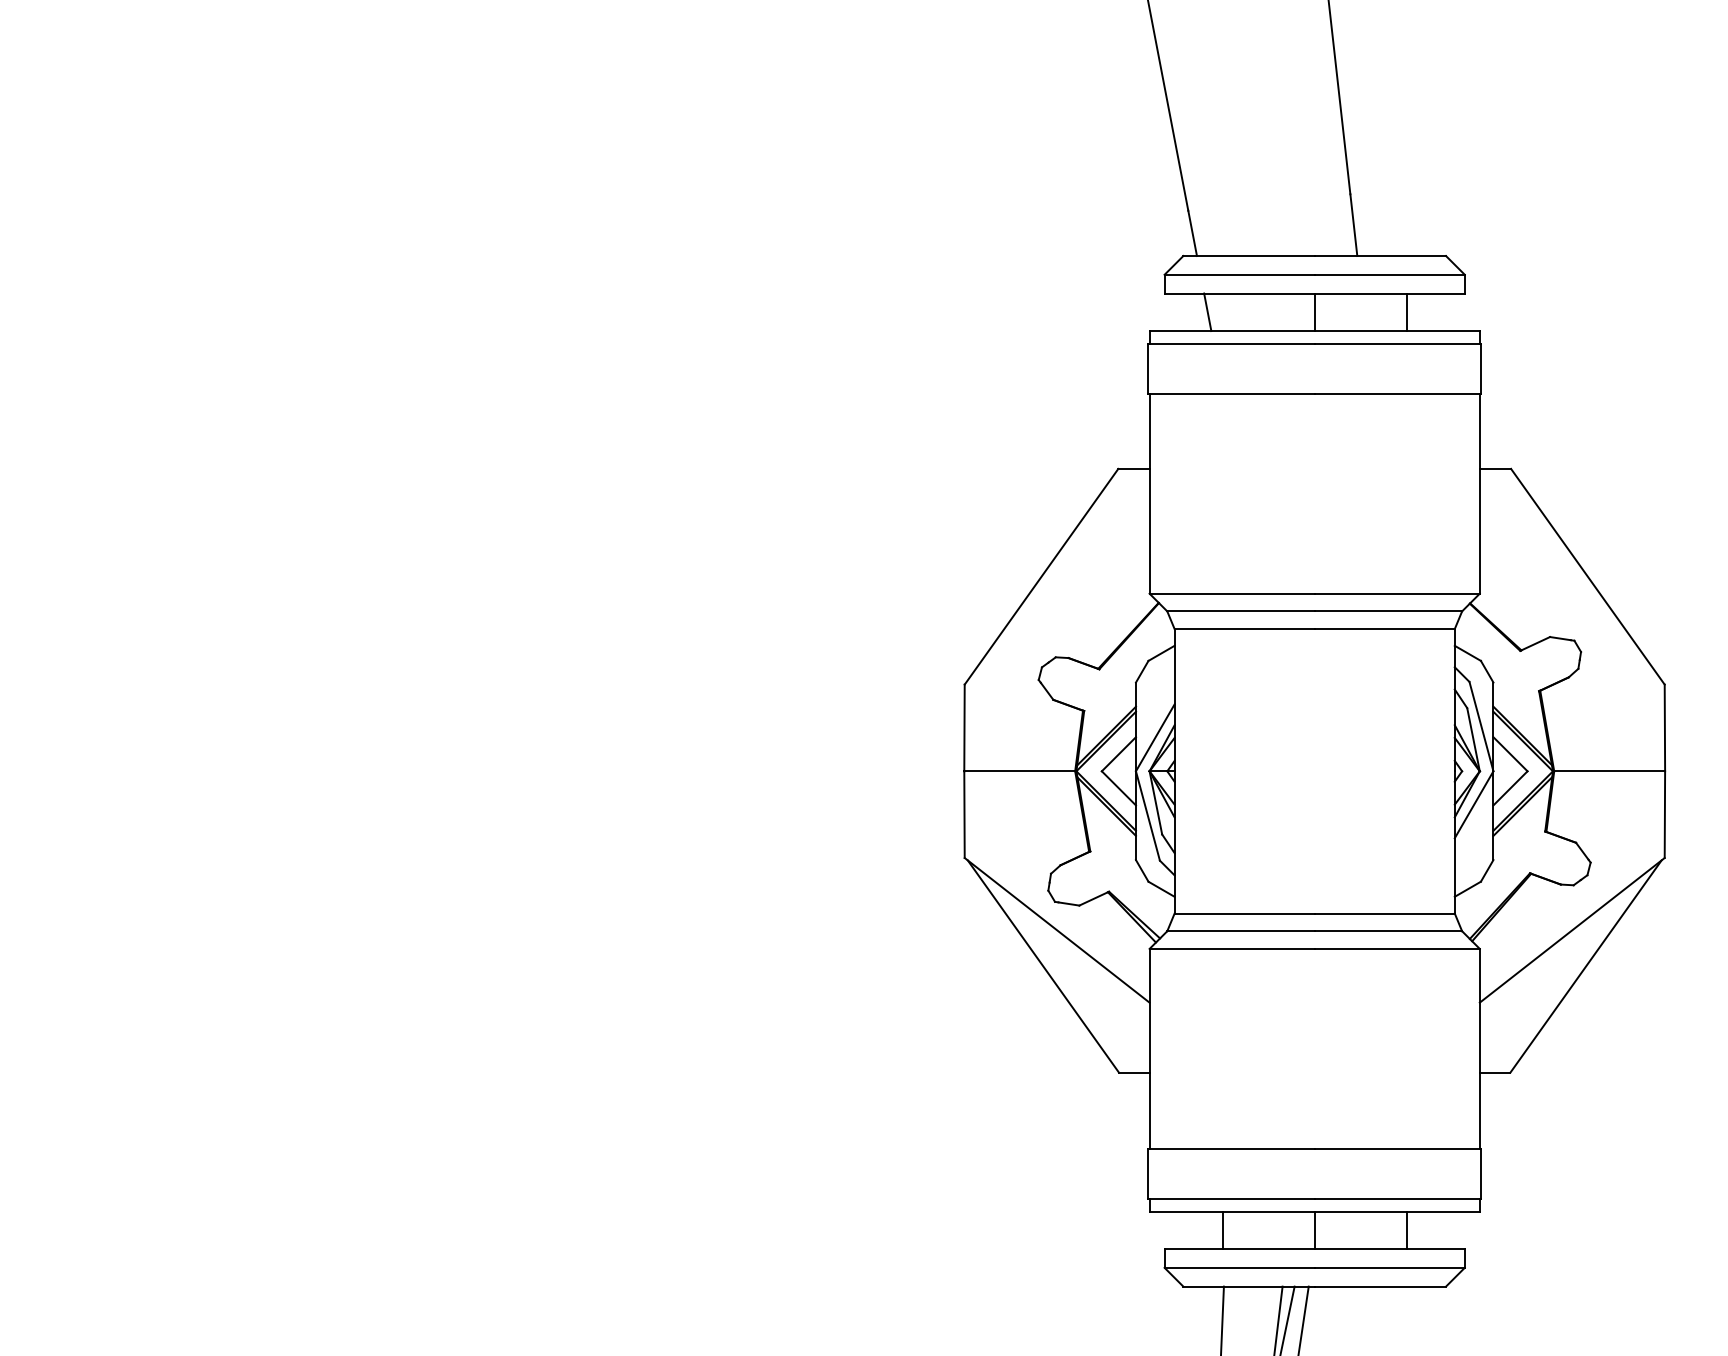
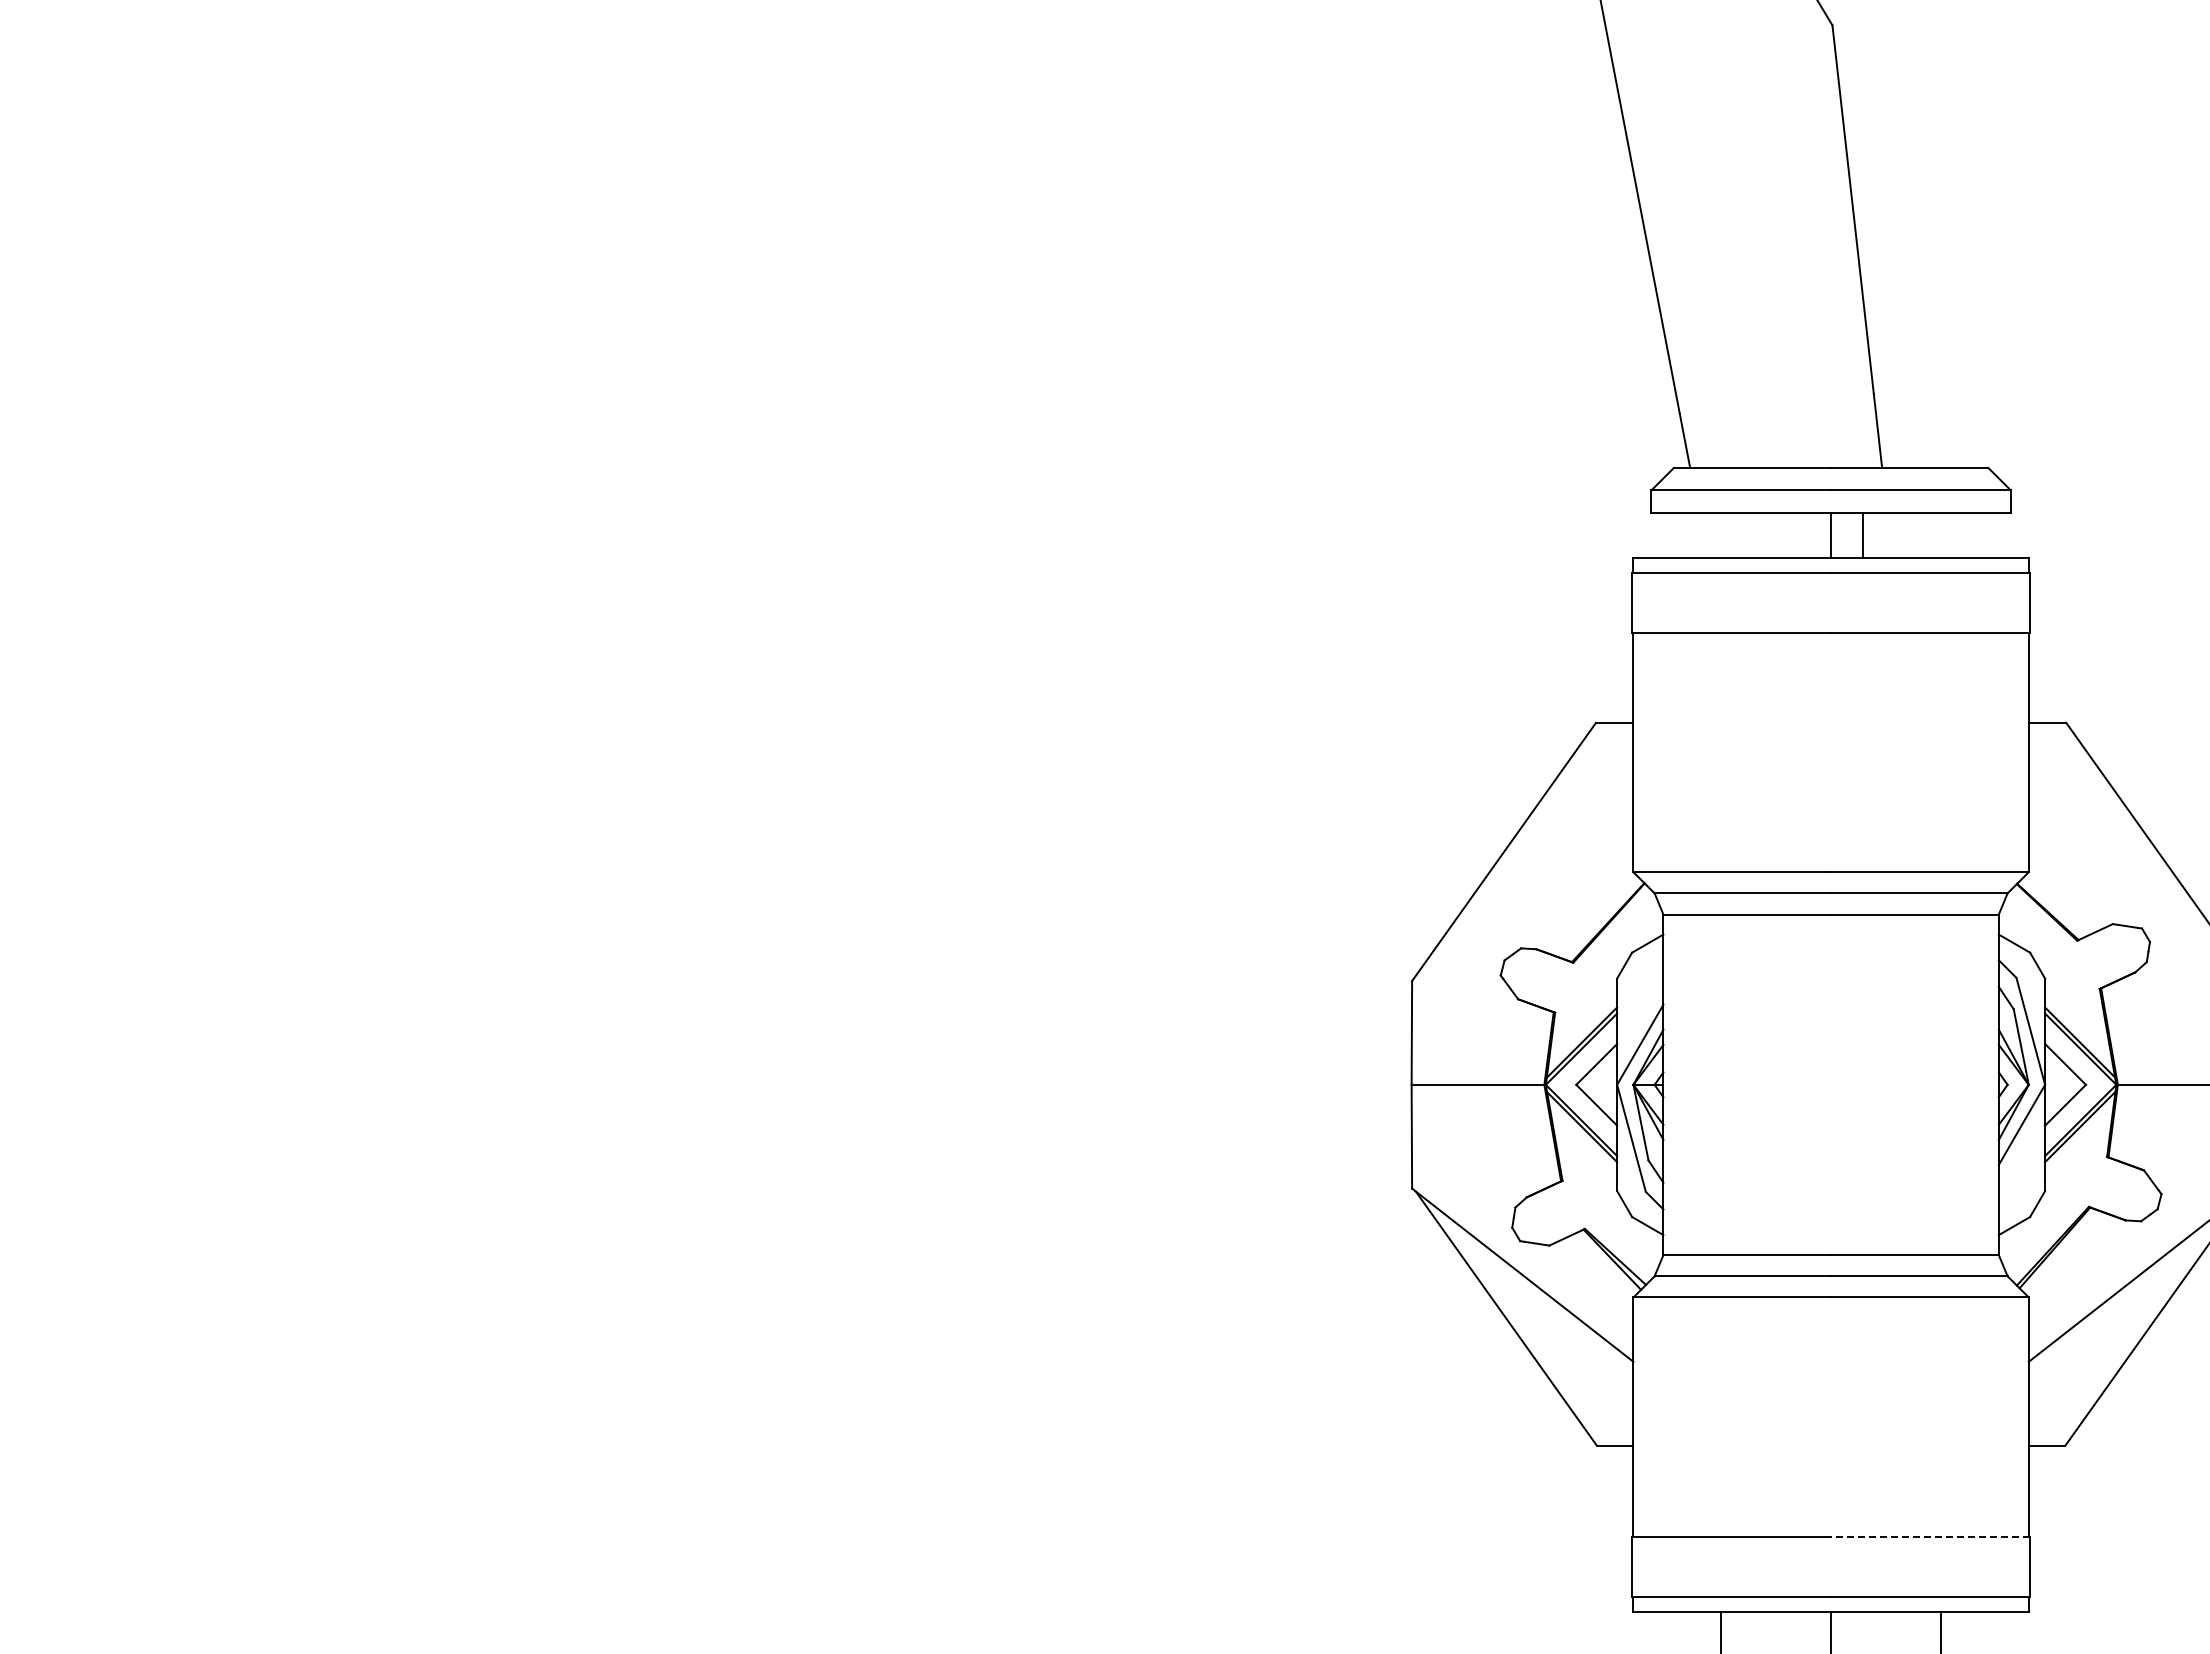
line: (1207, 311) -> (1702, 534), removed
line: (1406, 311) -> (1863, 534), moved
line: (1397, 1149) -> (1930, 1537), solid -> dashed

